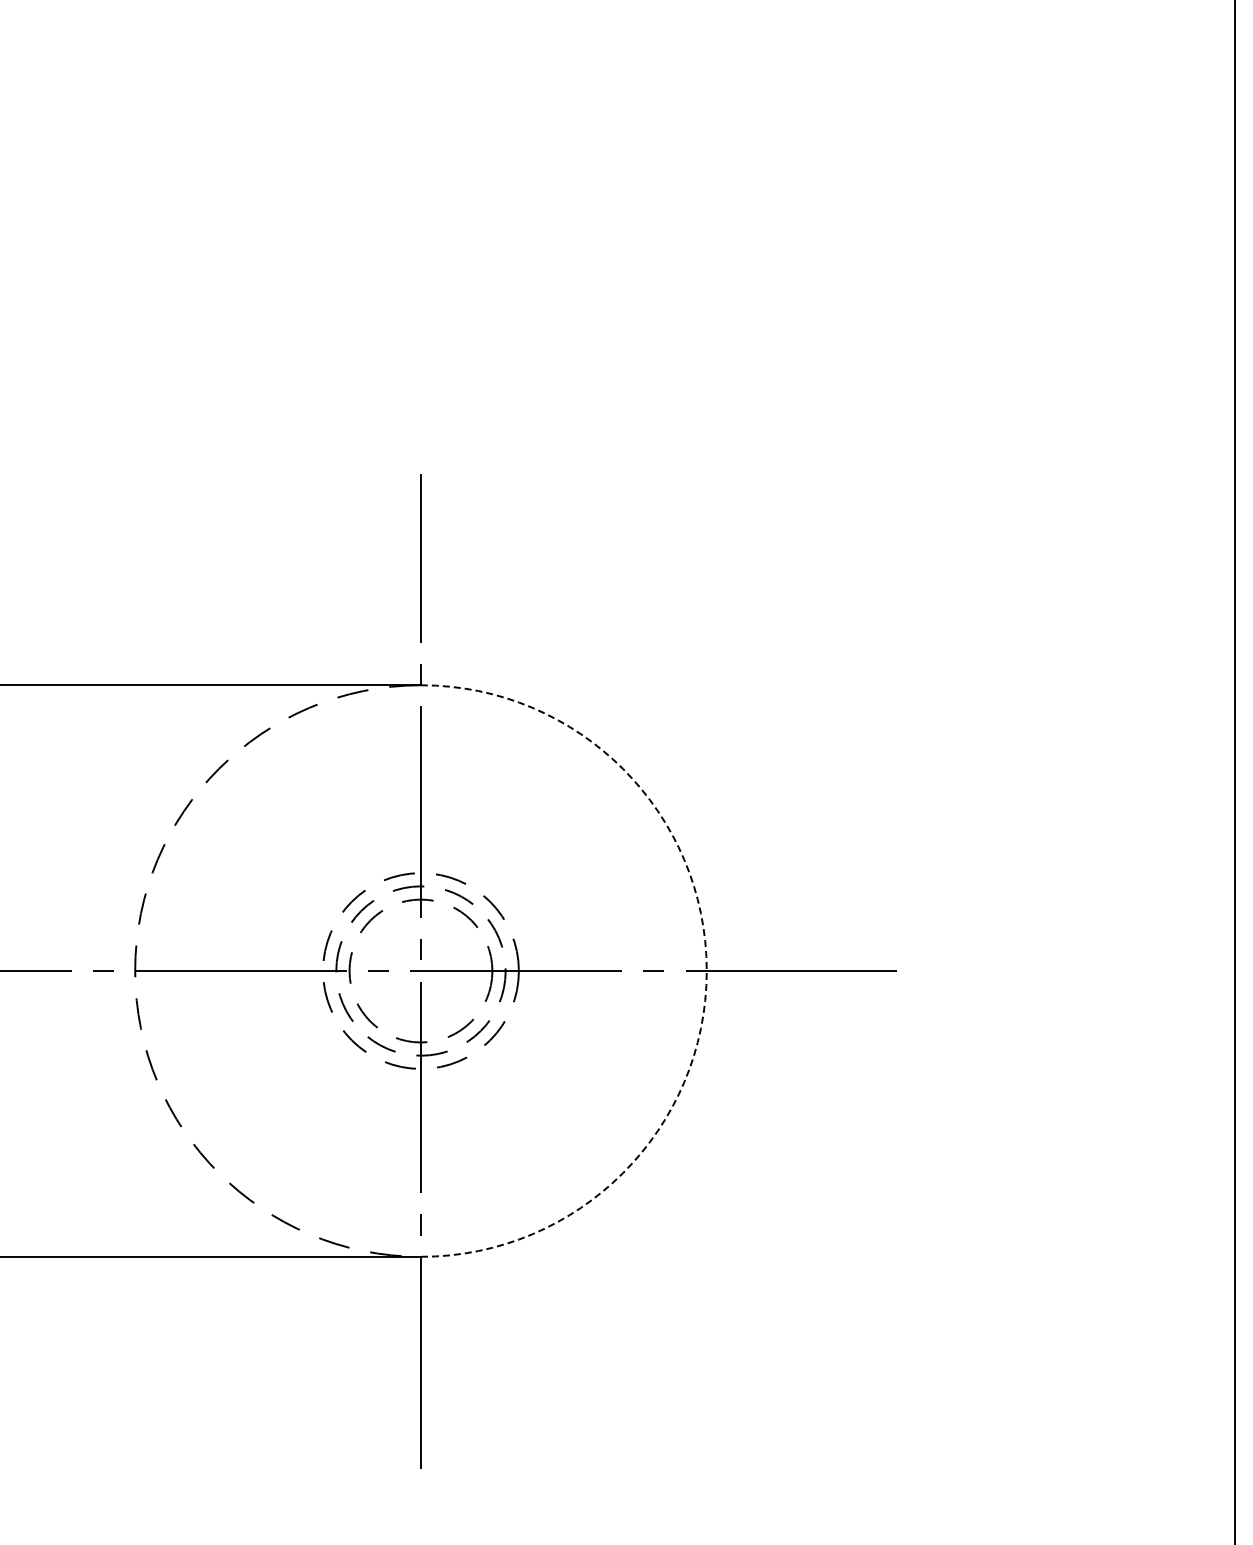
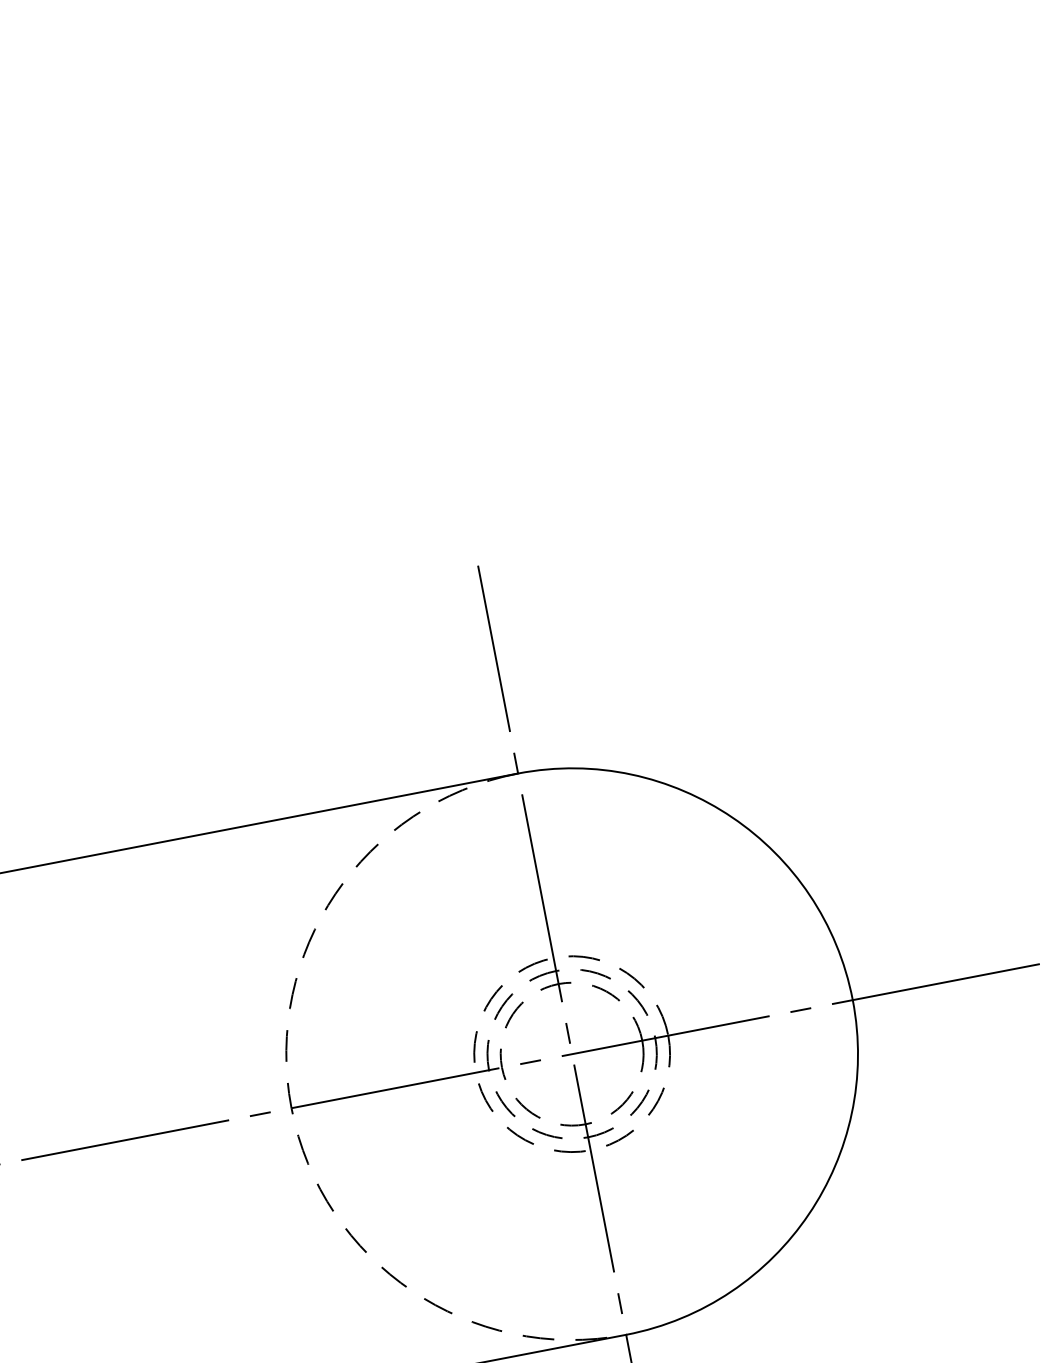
arc: (706, 971) -> (852, 1000), dashed -> solid

